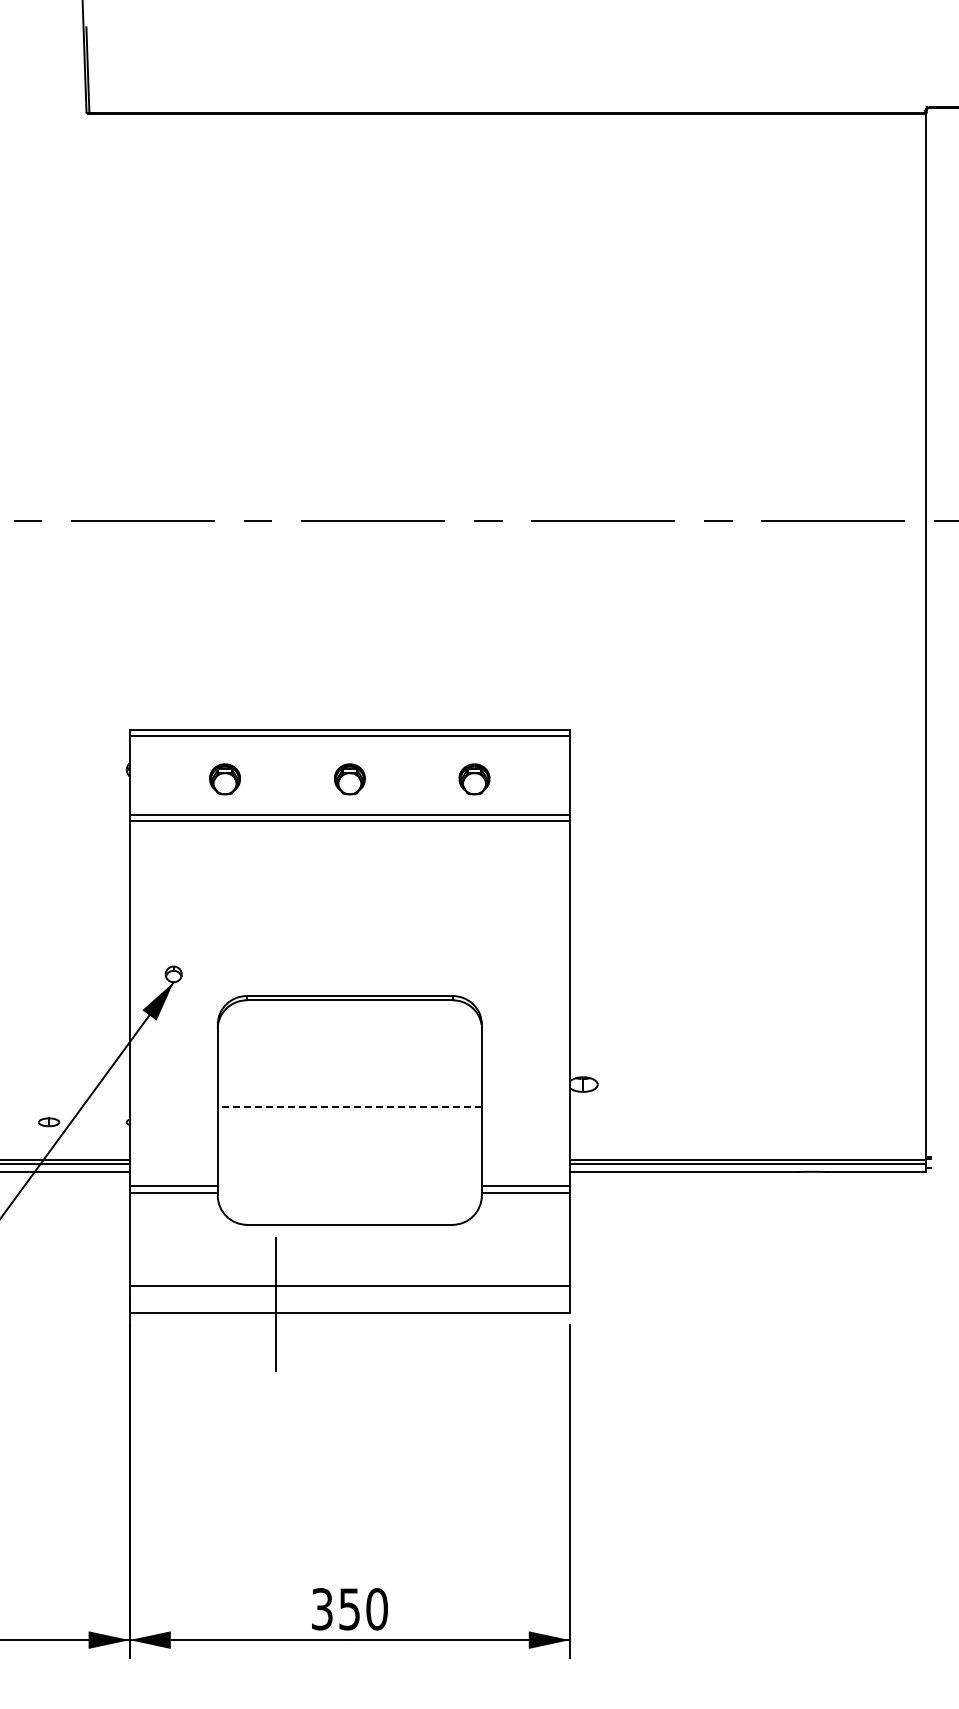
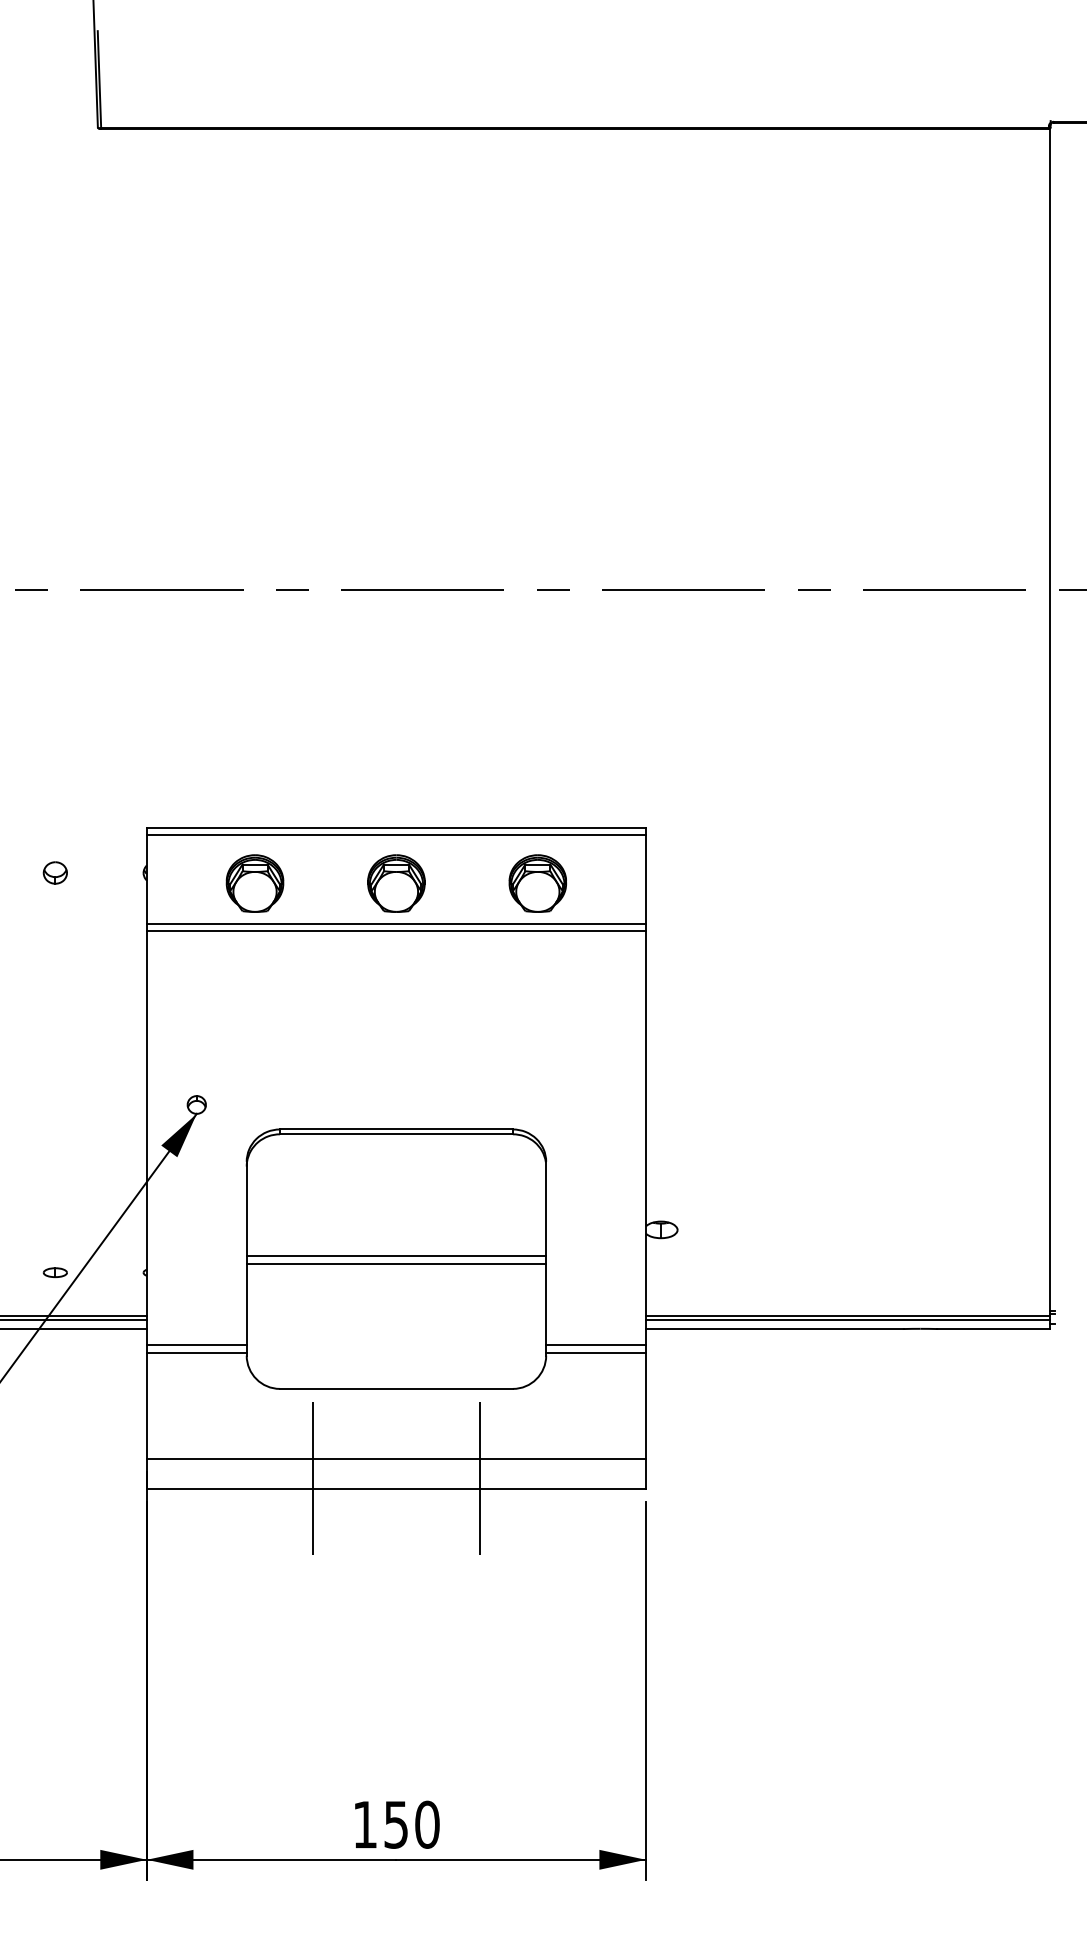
part: (48, 769) -> (54, 872), added
part: (224, 779) -> (254, 883), size x1.67
part: (349, 779) -> (396, 883), size x1.67
part: (474, 779) -> (537, 883), size x1.67
line: (349, 1107) -> (396, 1255), dashed -> solid
line: (349, 1114) -> (396, 1263), added
line: (423, 1303) -> (480, 1478), added
text: (322, 1609) -> (365, 1825), 350 -> 150

